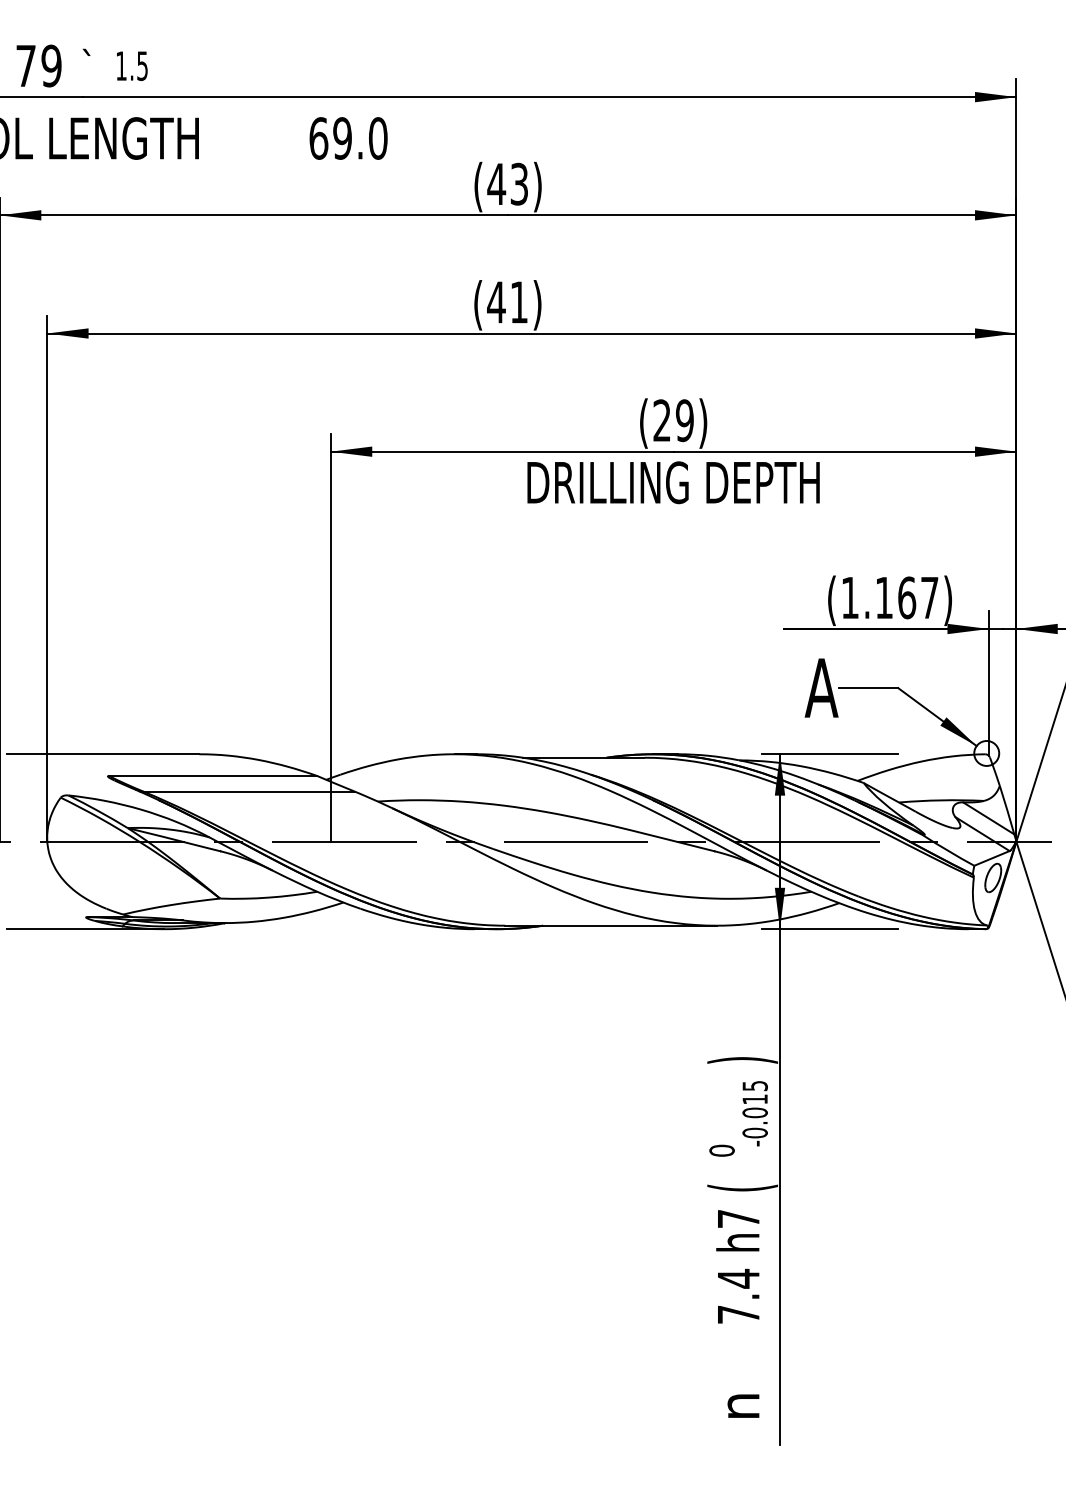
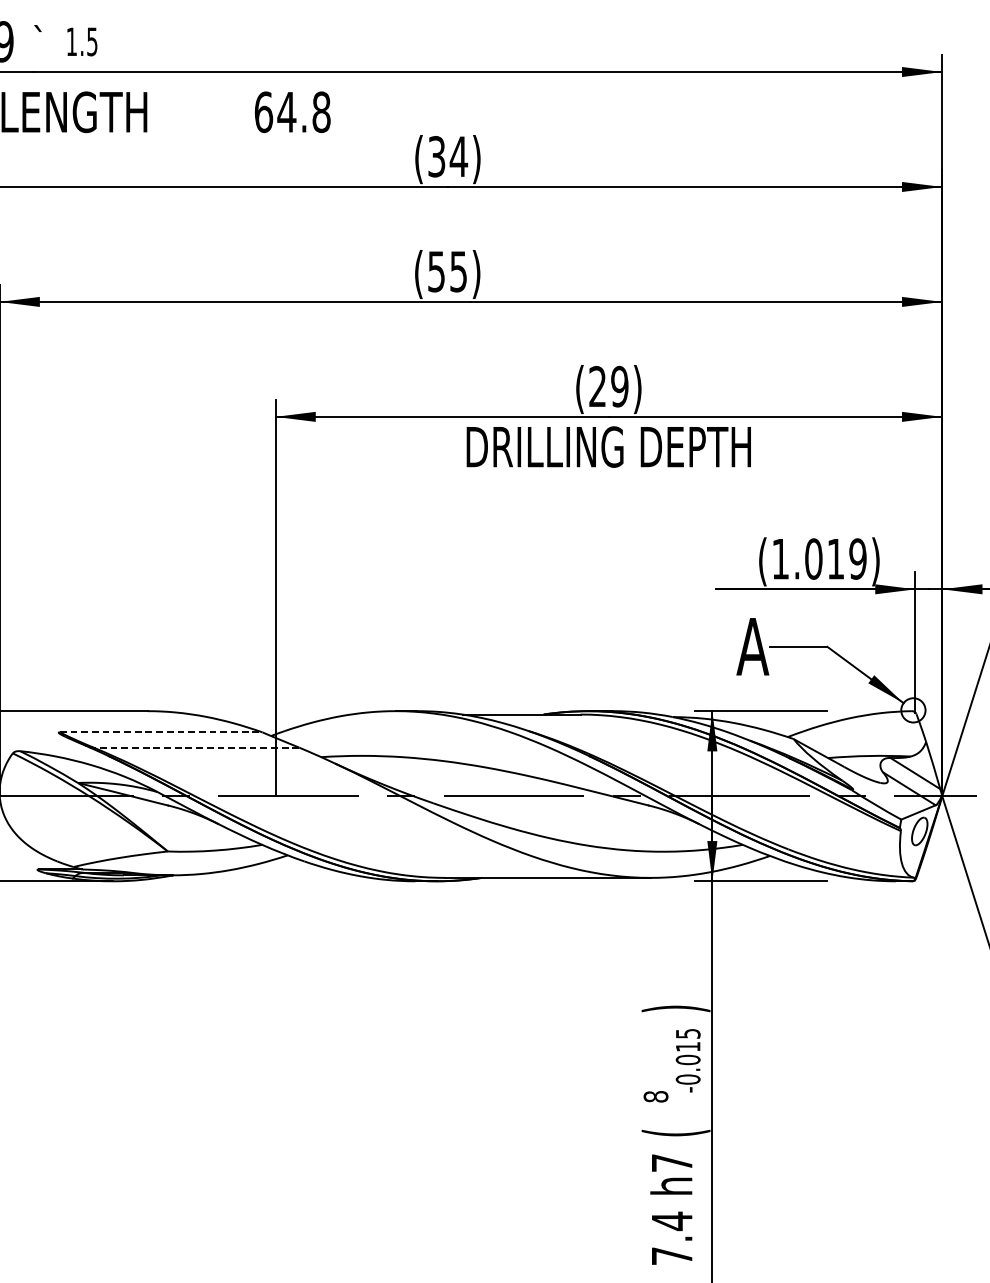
text: (359, 138) -> (303, 112), 69.0 -> 64.8
text: (507, 183) -> (447, 156), (43) -> (34)
text: (507, 302) -> (447, 271), (41) -> (55)
text: (906, 597) -> (835, 558), (1.167) -> (1.019)
line: (213, 776) -> (161, 732), solid -> dashed
line: (249, 791) -> (196, 747), solid -> dashed
text: (721, 1150) -> (655, 1096), 0 -> 8

